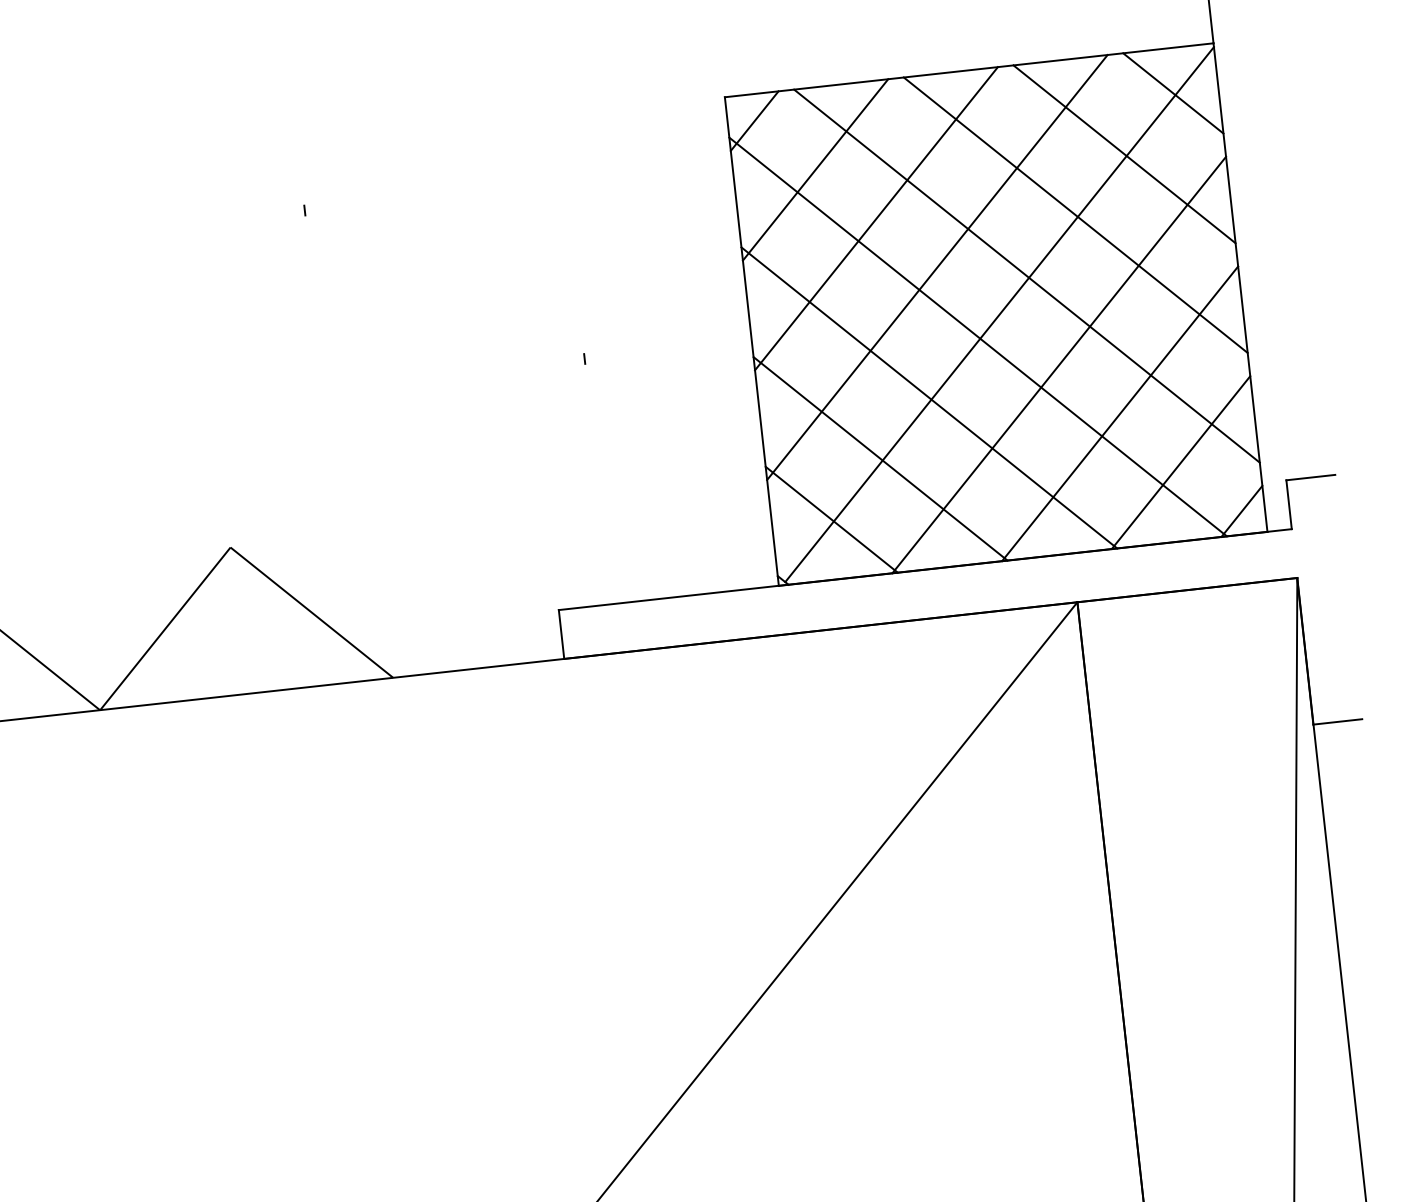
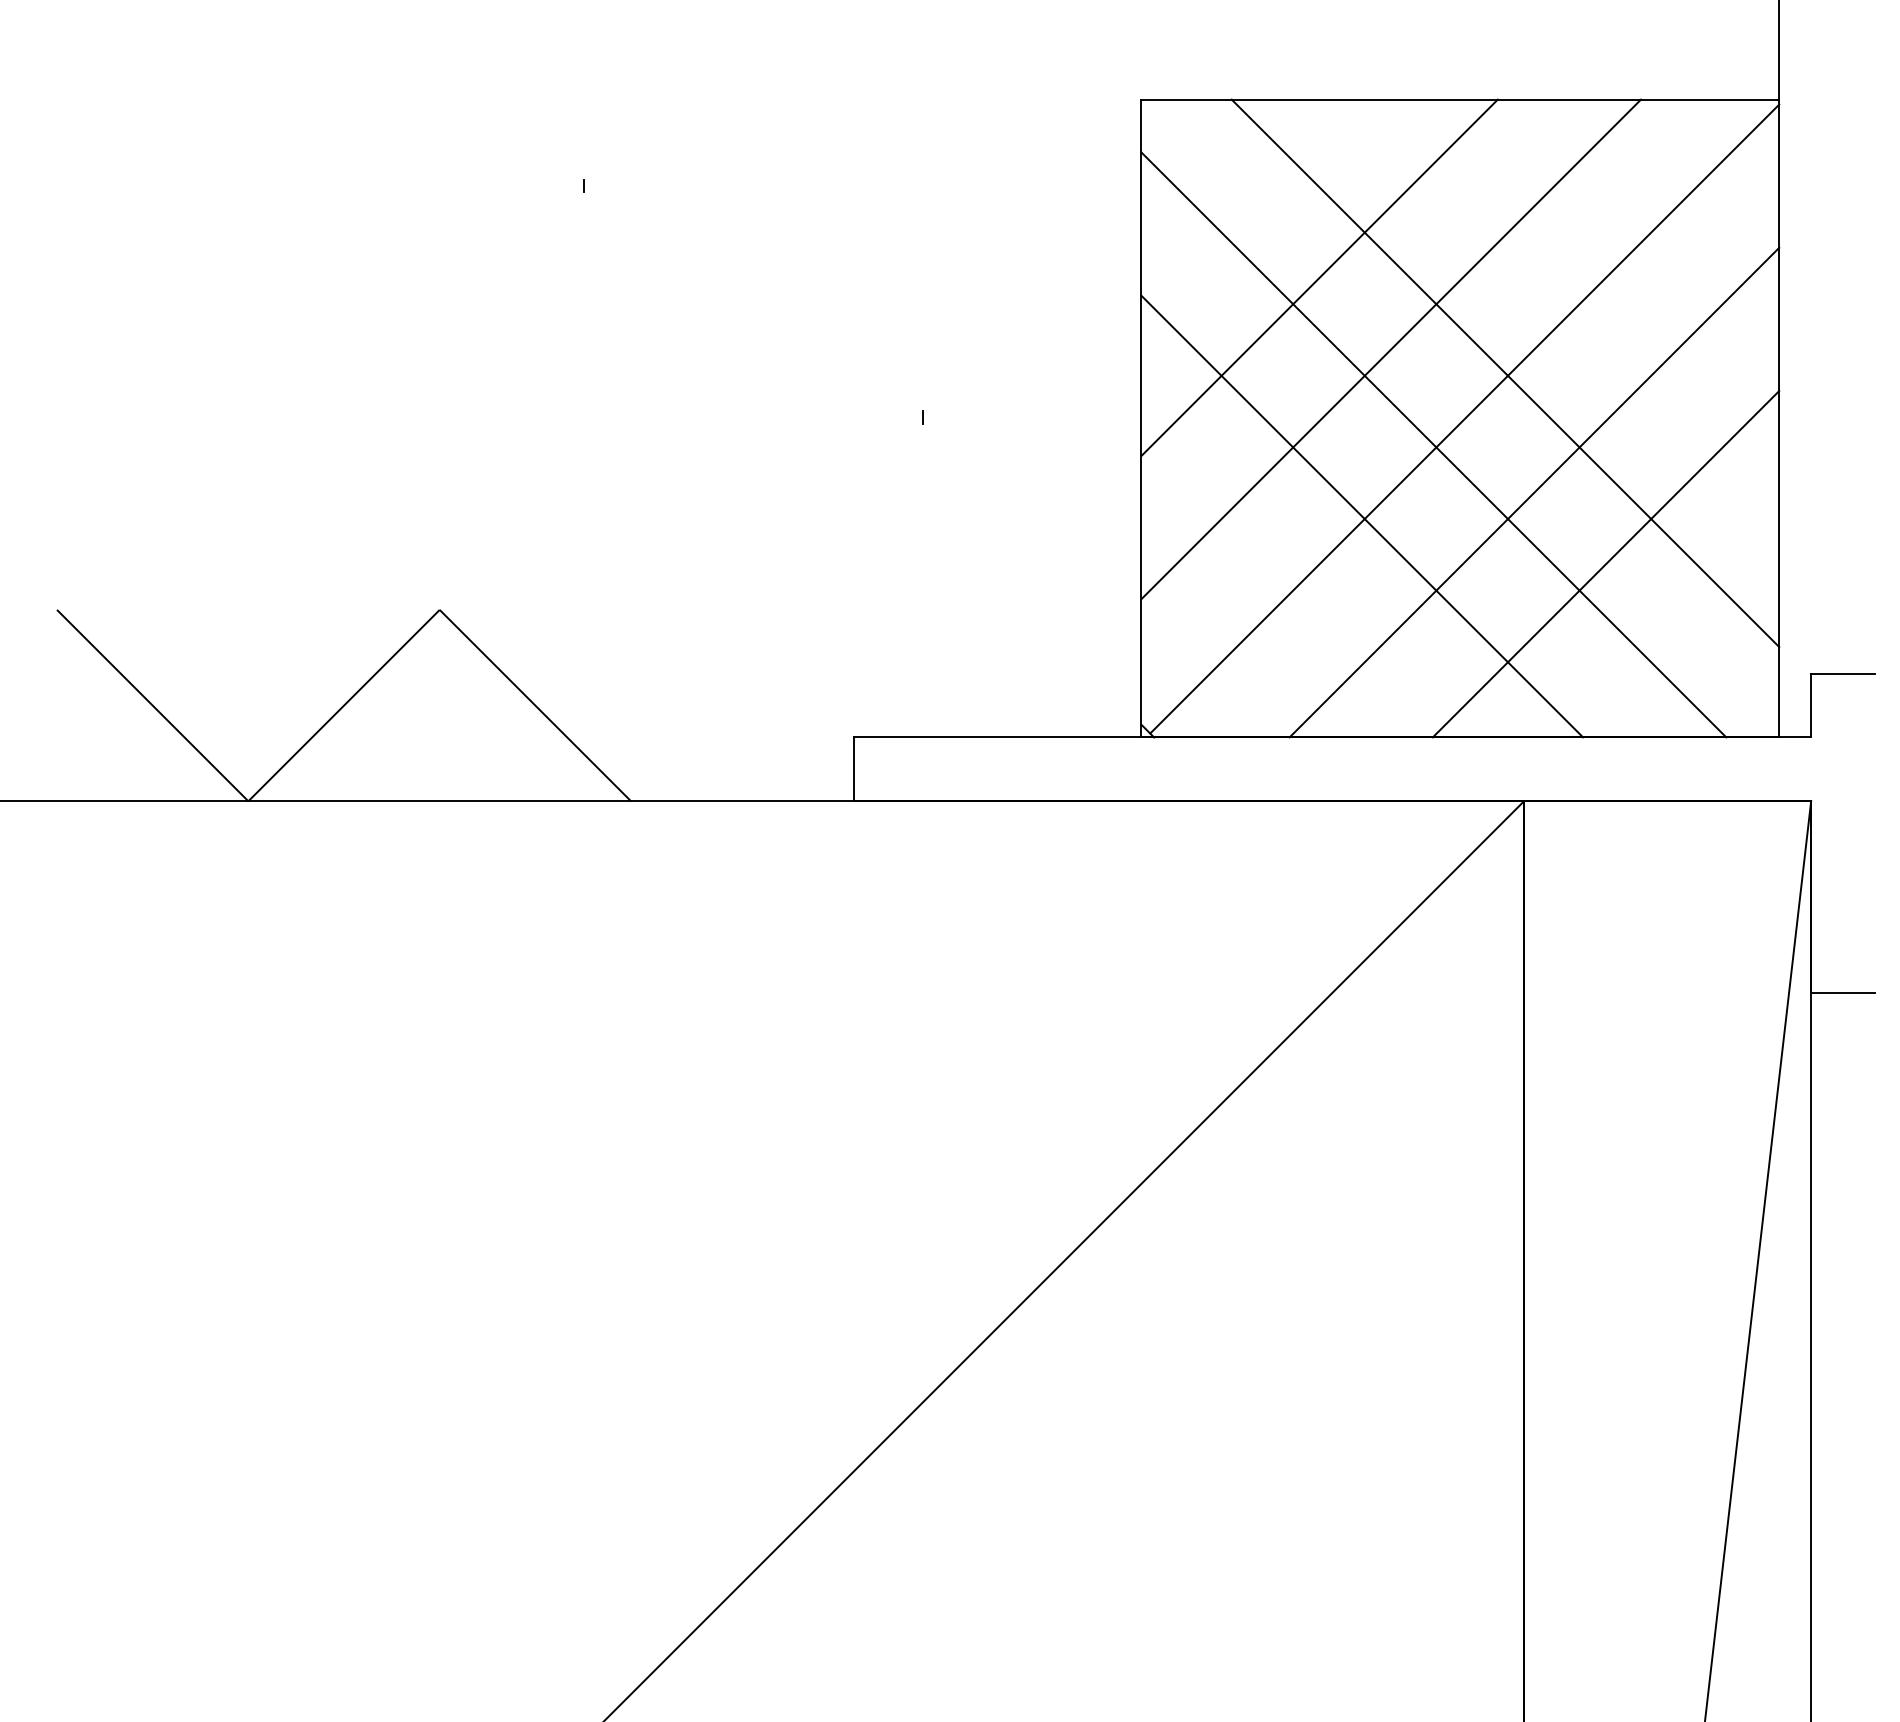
line: (1173, 93) -> (1720, 158), removed
line: (754, 120) -> (1176, 134), removed
line: (1124, 153) -> (1648, 229), removed
line: (815, 169) -> (1247, 205), removed
line: (1075, 215) -> (1576, 301), removed
line: (880, 458) -> (1290, 587), removed
line: (1180, 462) -> (1677, 635), removed
line: (1242, 511) -> (1749, 707), removed
line: (831, 519) -> (1218, 659), removed

